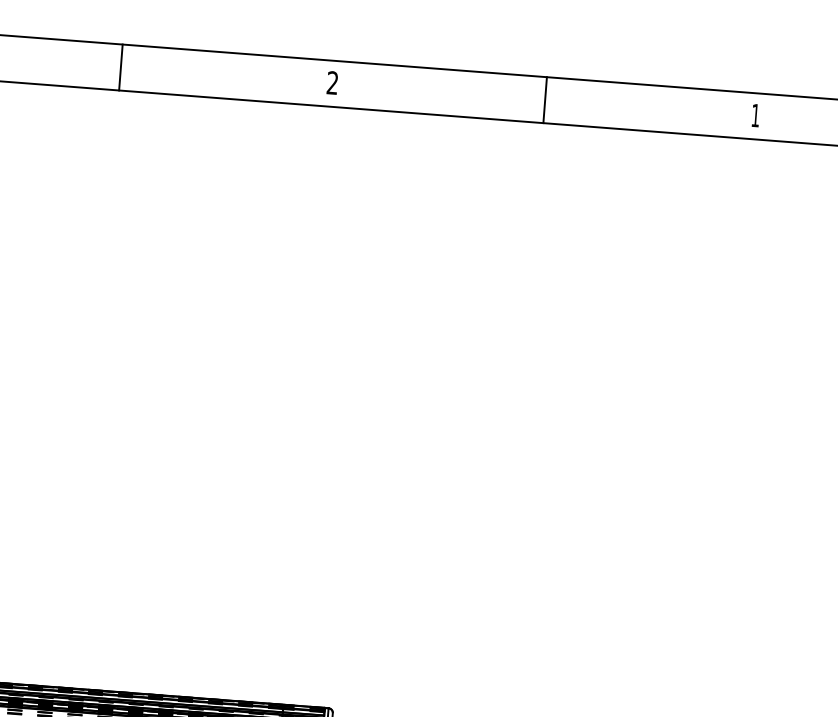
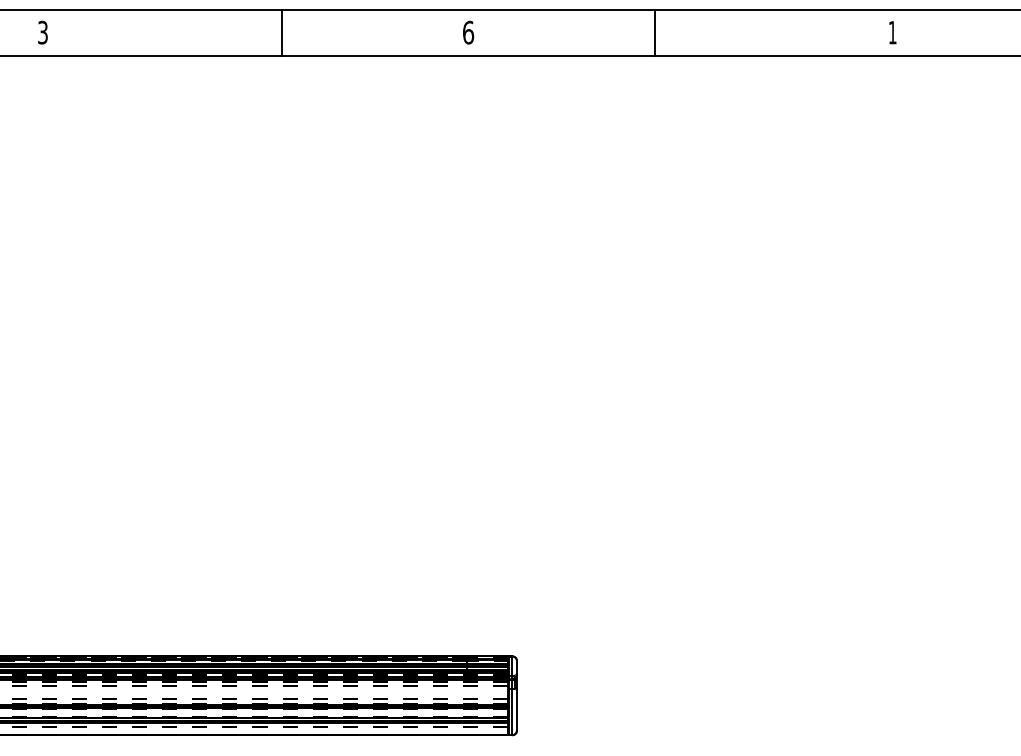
line: (121, 67) -> (282, 33), moved
text: (332, 82) -> (468, 32), 2 -> 6
line: (545, 100) -> (654, 33), moved

